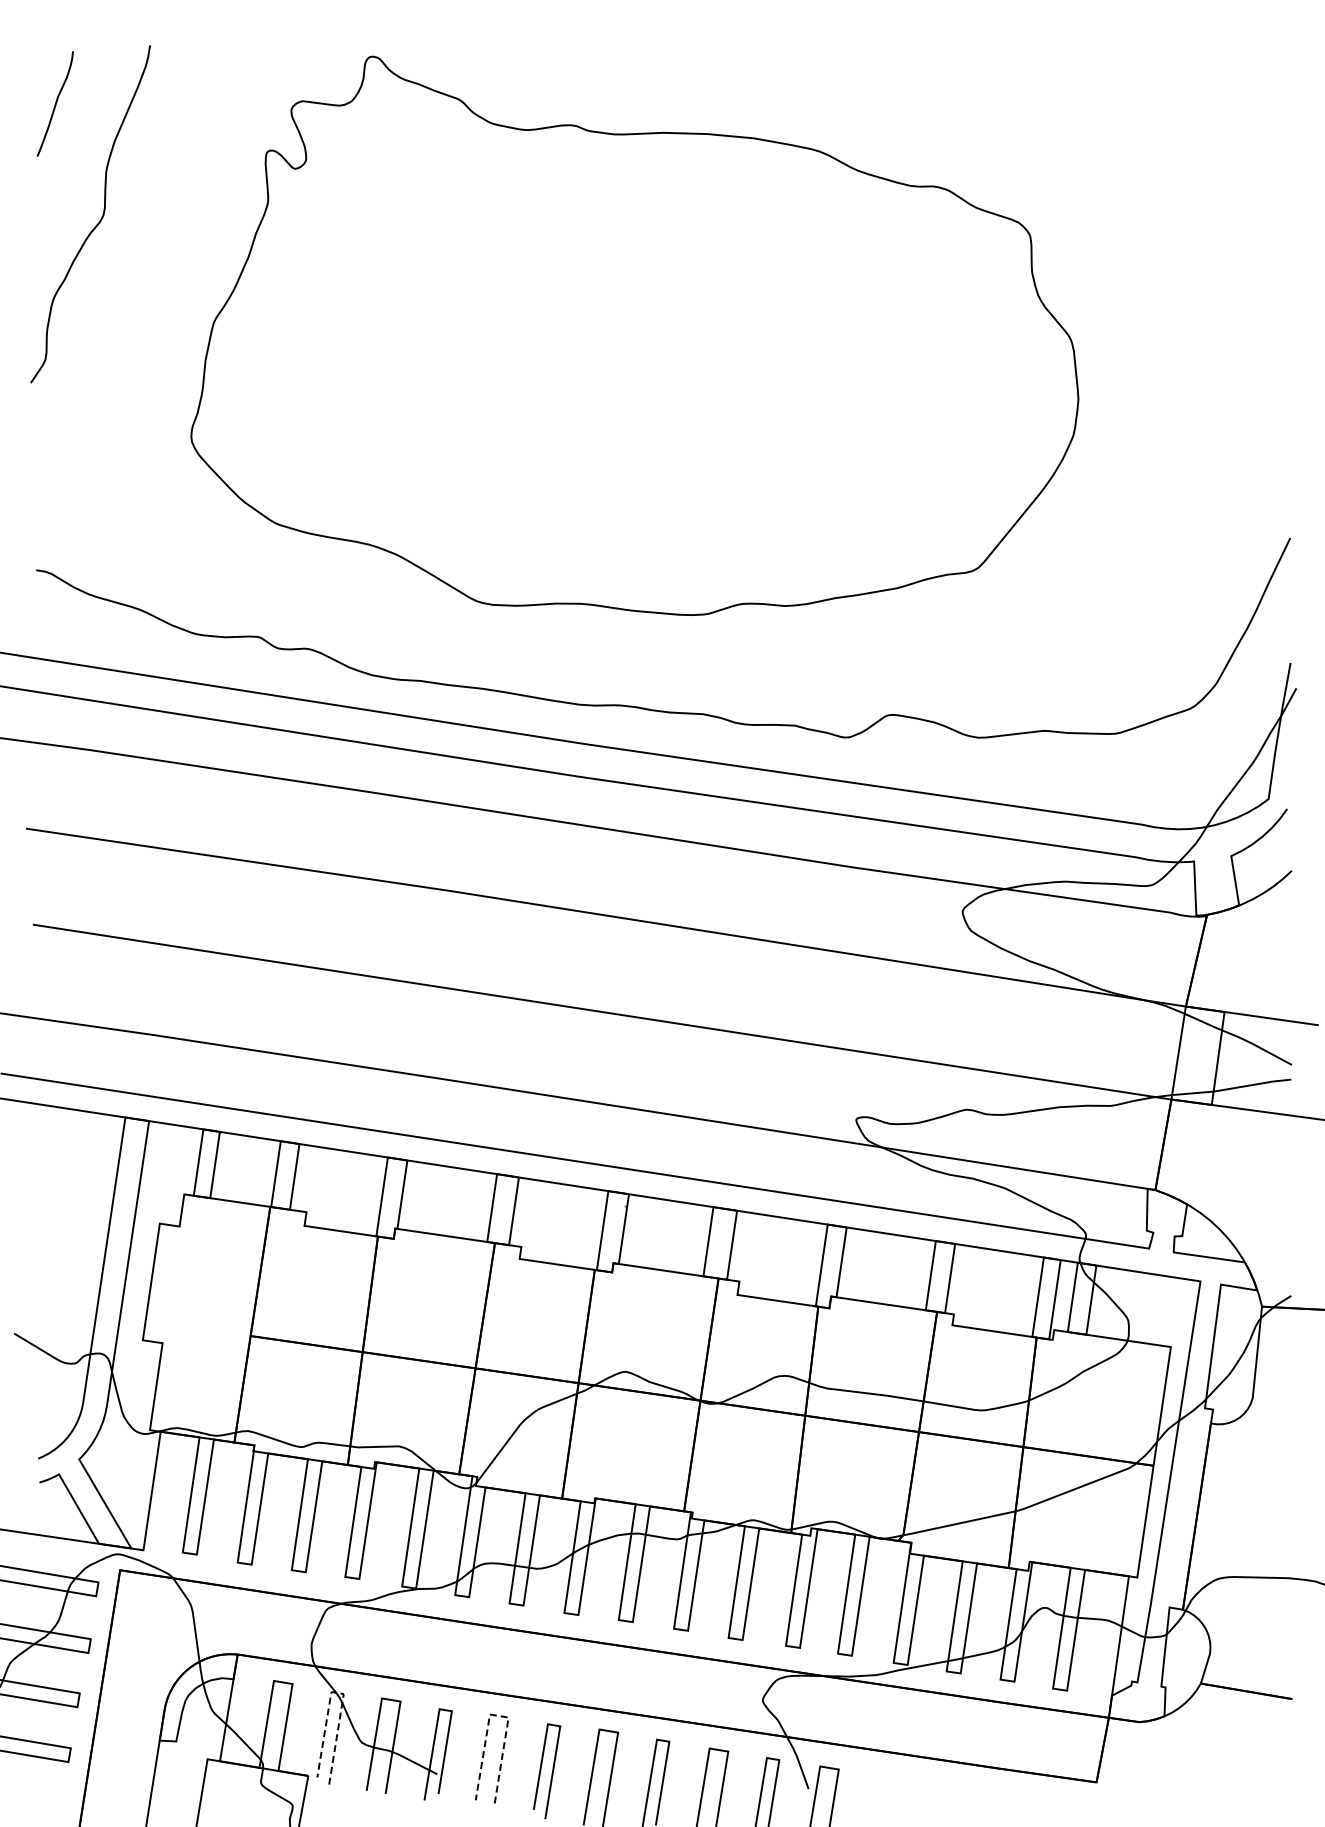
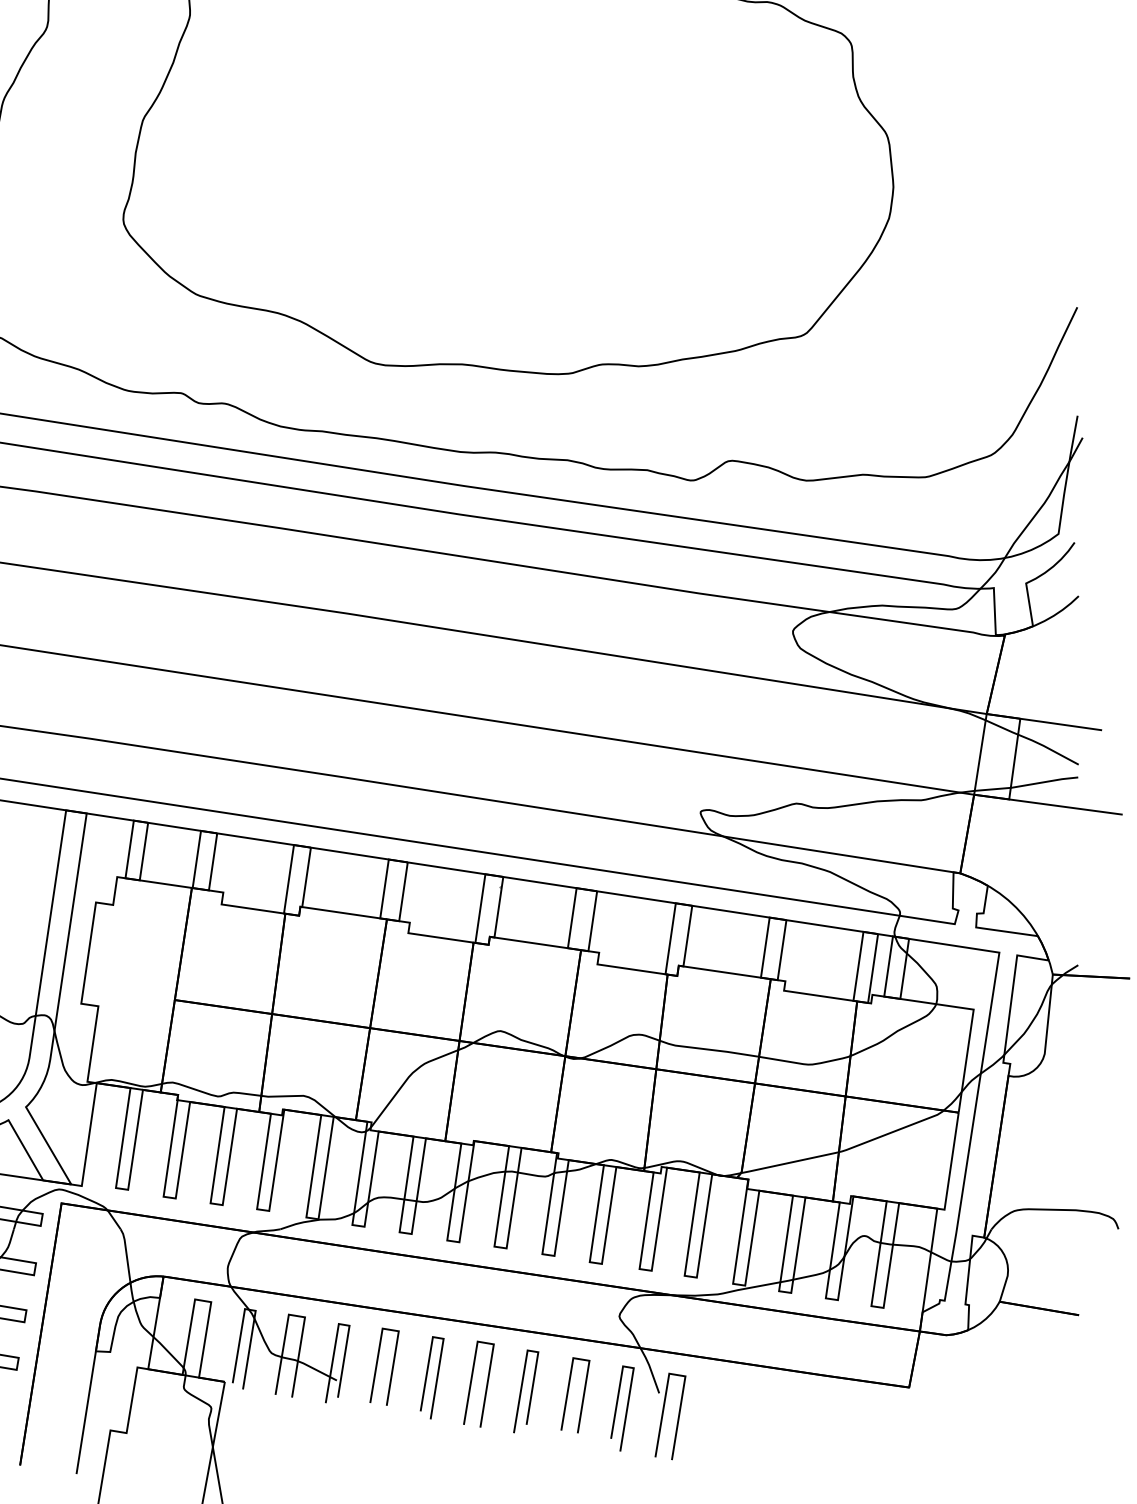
line: (340, 1693) -> (252, 1310), dashed -> solid
line: (498, 1715) -> (390, 1329), dashed -> solid

